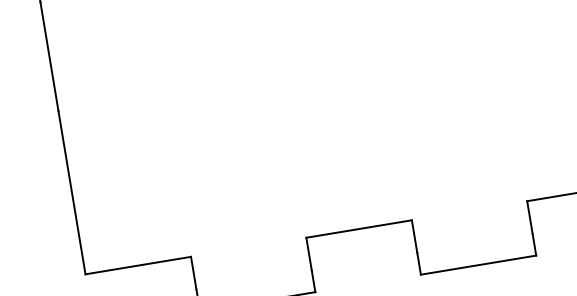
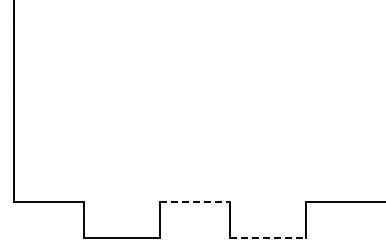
line: (359, 229) -> (195, 202), solid -> dashed
line: (479, 265) -> (268, 238), solid -> dashed

